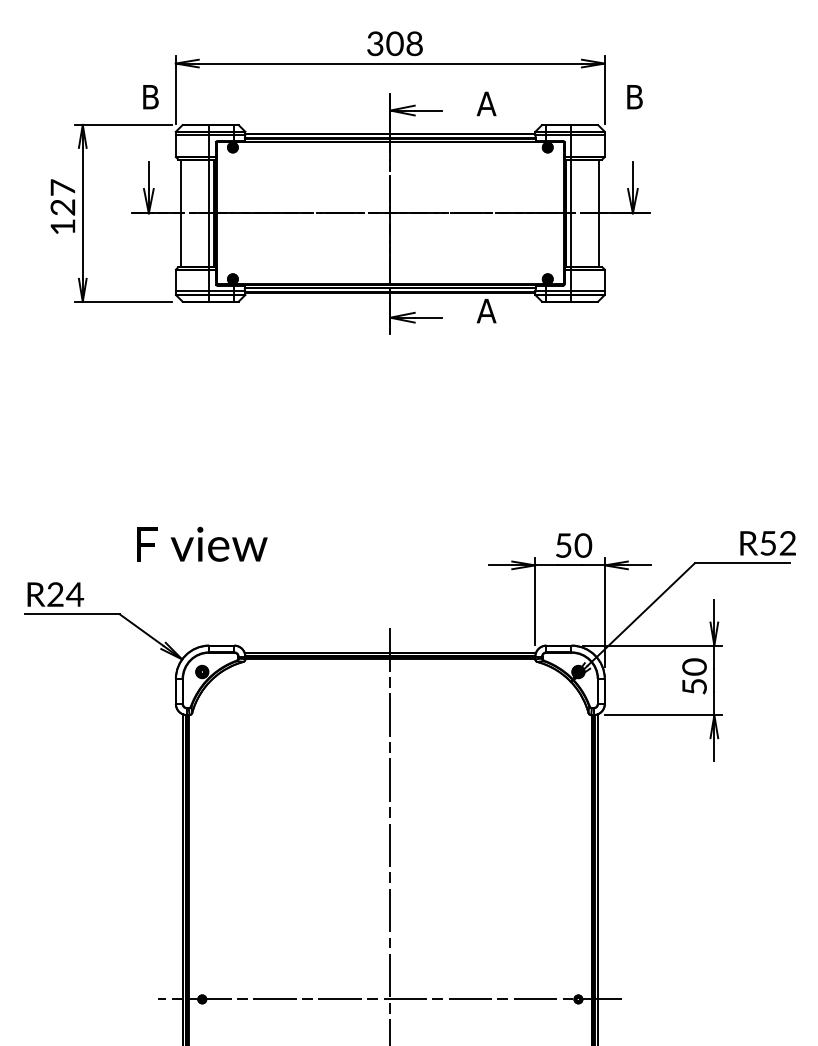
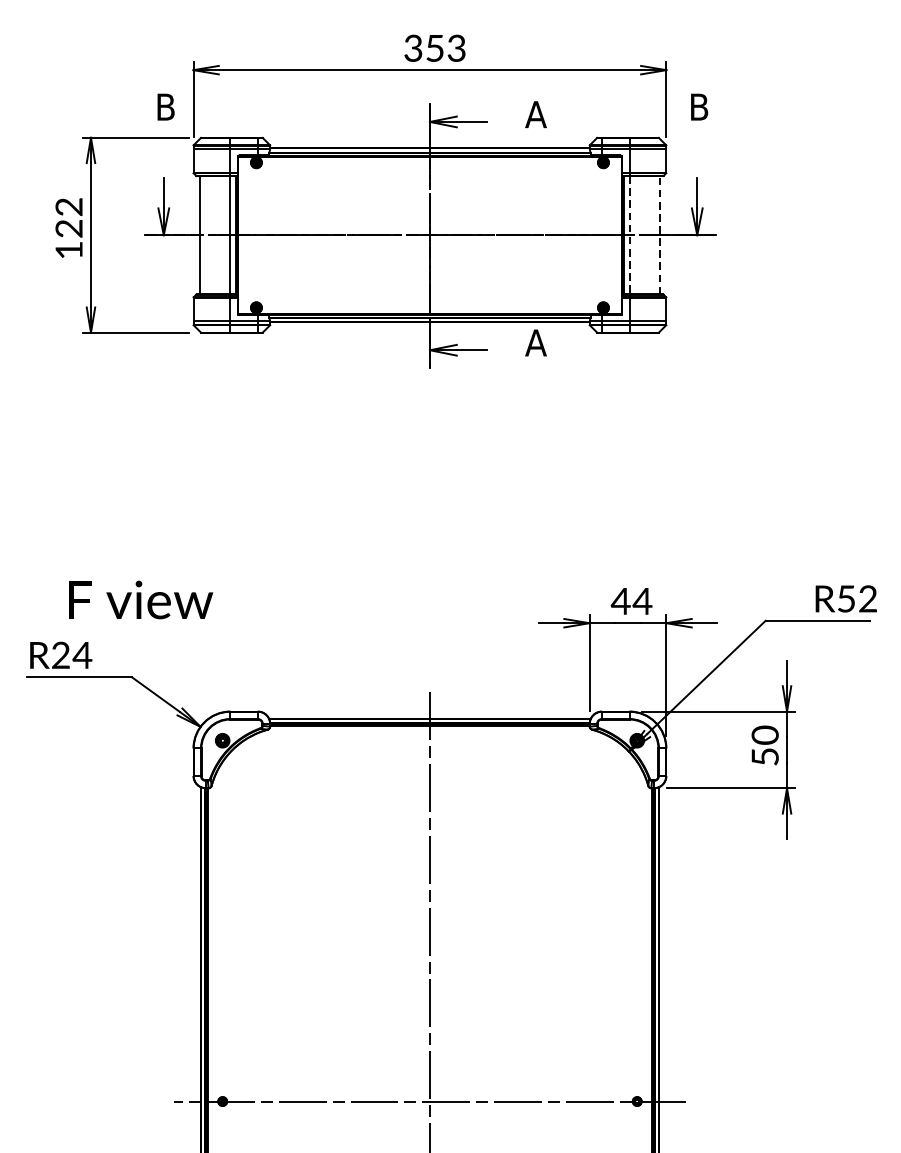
text: (404, 43) -> (445, 48), 308 -> 353
text: (62, 187) -> (68, 206), 127 -> 122
line: (571, 213) -> (629, 235), solid -> dashed
line: (599, 213) -> (660, 235), solid -> dashed
text: (202, 543) -> (141, 599), moved
text: (573, 545) -> (631, 601), 50 -> 44

